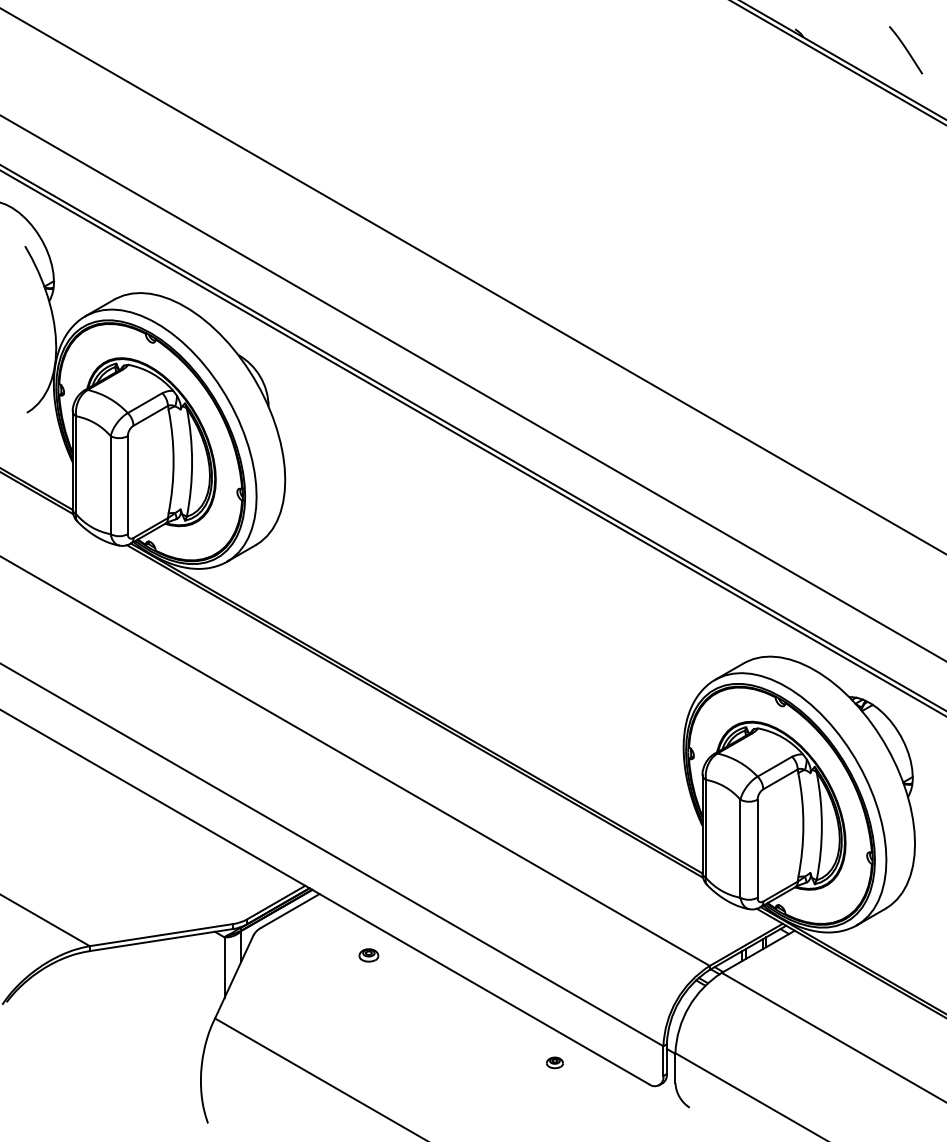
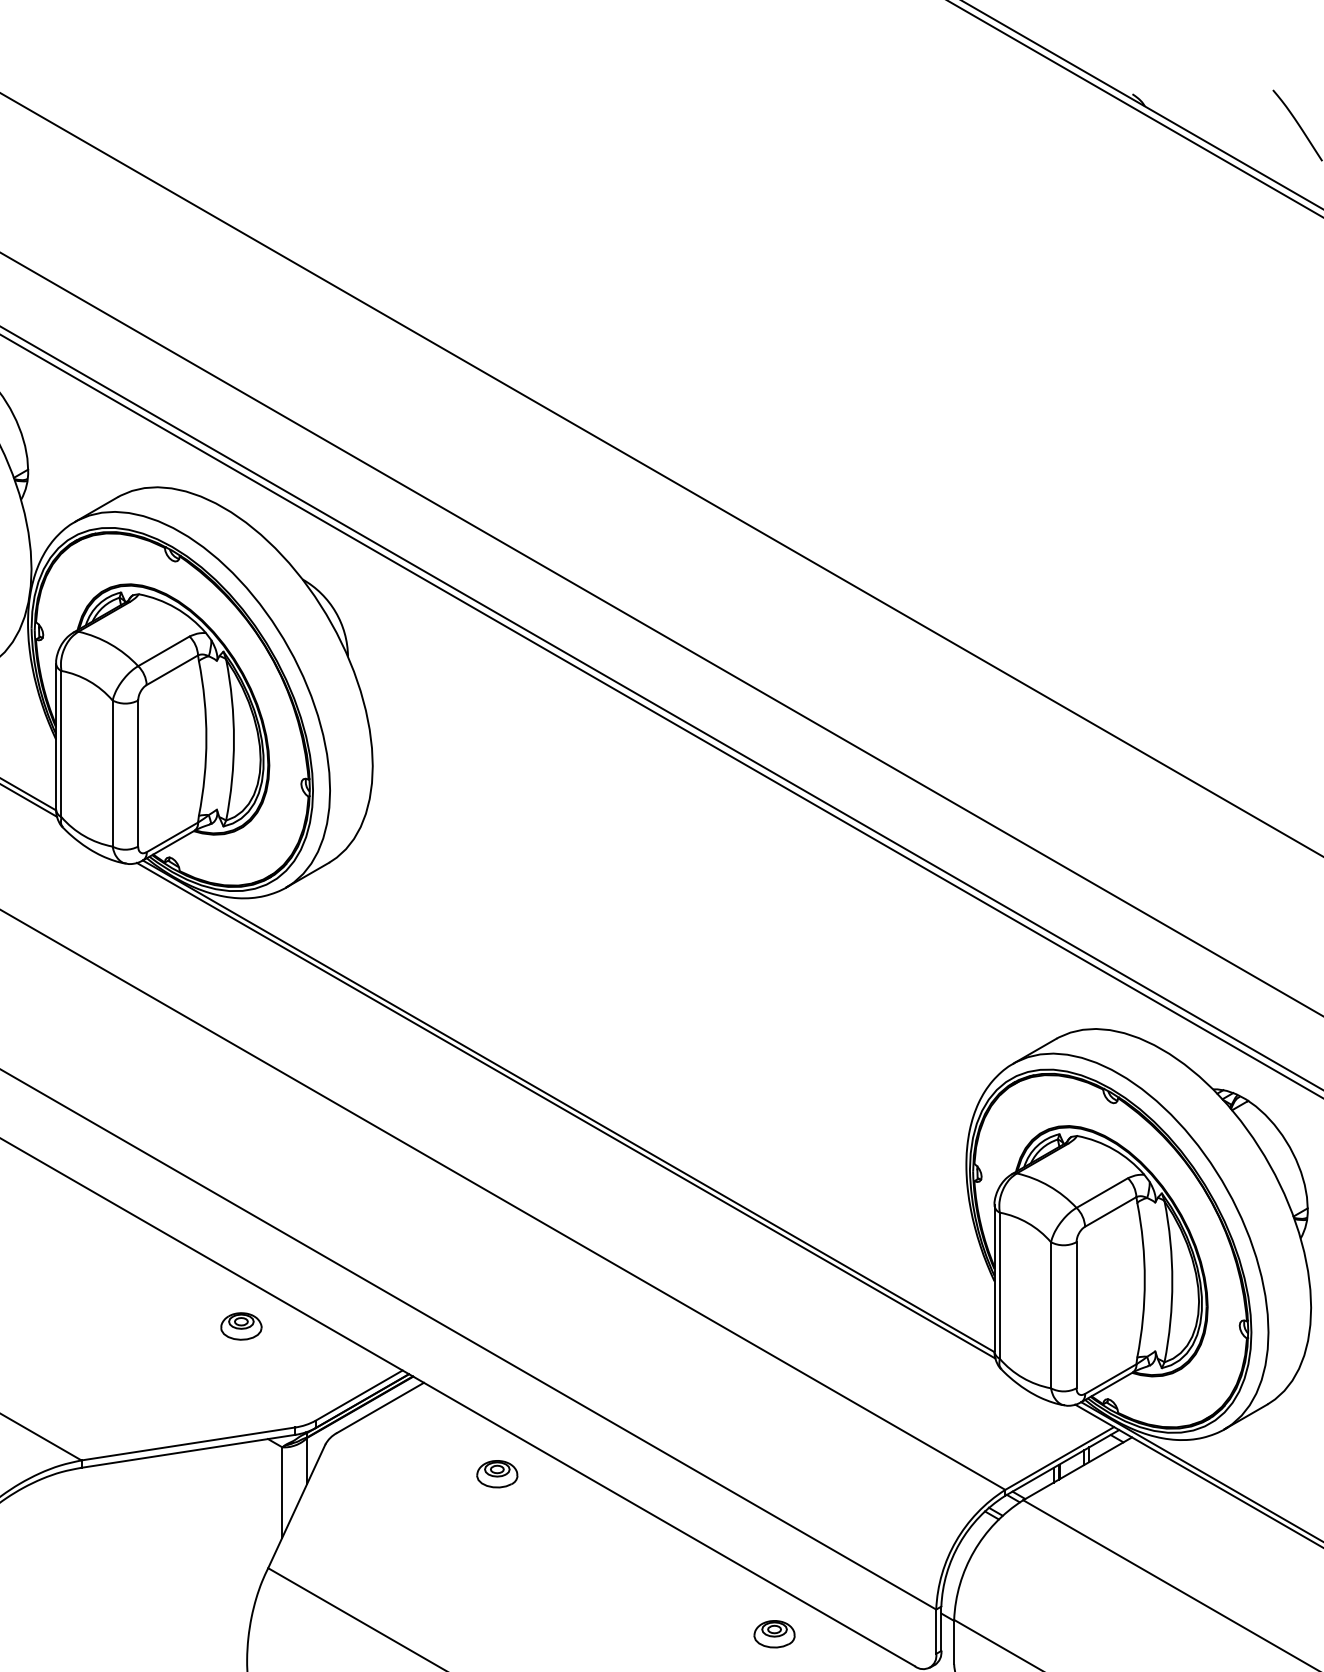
part: (196, 856) -> (240, 1326), added
part: (368, 955) -> (496, 1474), size x1.43
part: (554, 1062) -> (773, 1633), size x1.67

